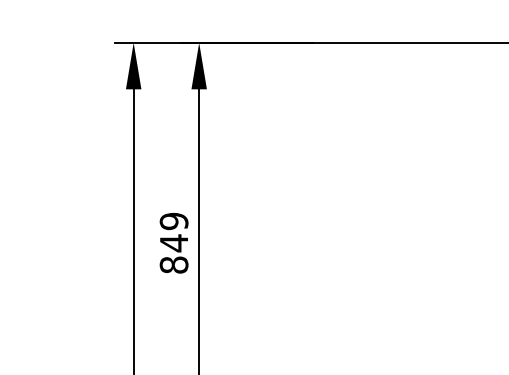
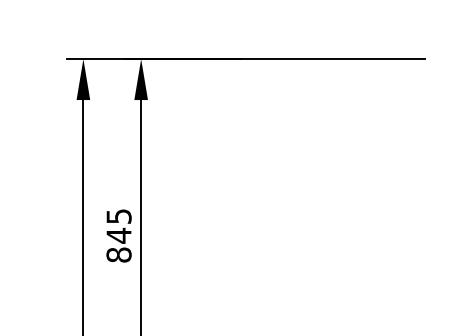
text: (173, 221) -> (118, 216), 849 -> 845

